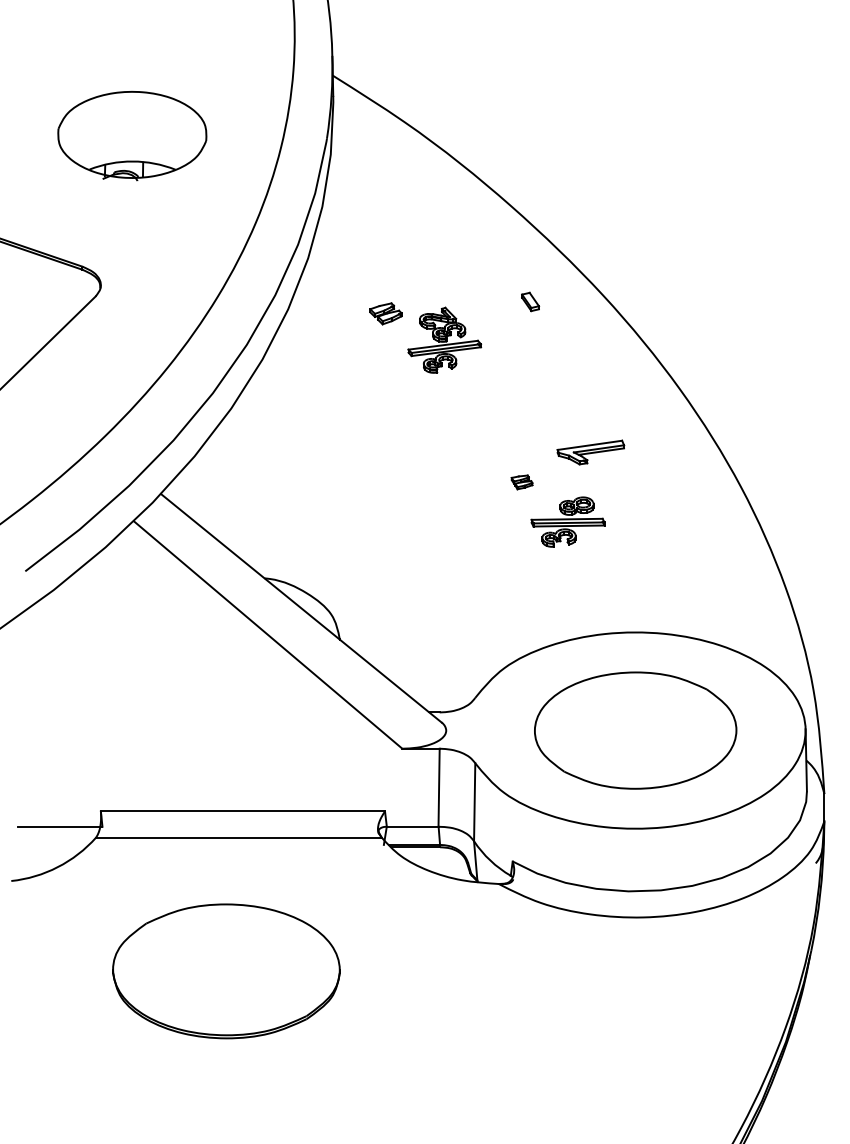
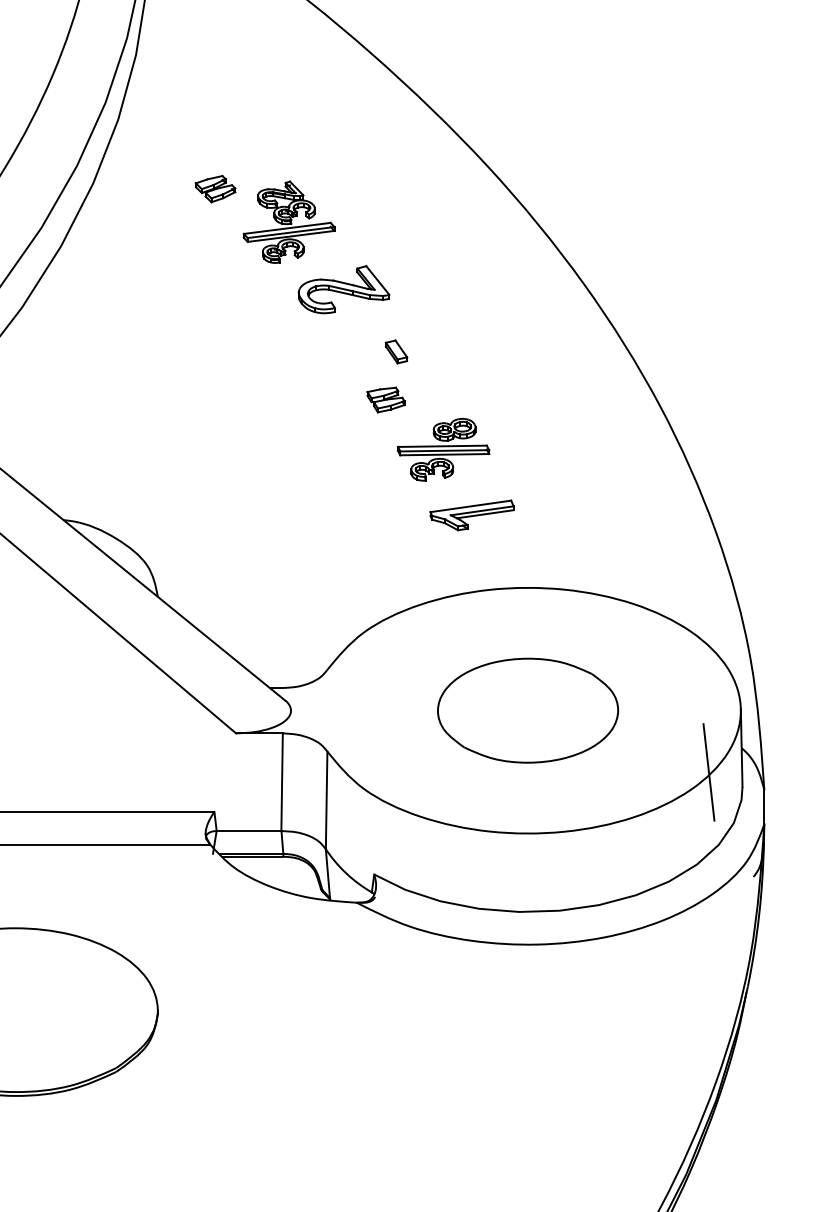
part: (530, 301) -> (396, 351), moved
part: (488, 393) -> (343, 288), added
part: (590, 452) -> (471, 515), moved
part: (521, 482) -> (385, 400), size x1.43
part: (635, 730) -> (527, 710), size x0.71
line: (779, 779) -> (708, 771), added

